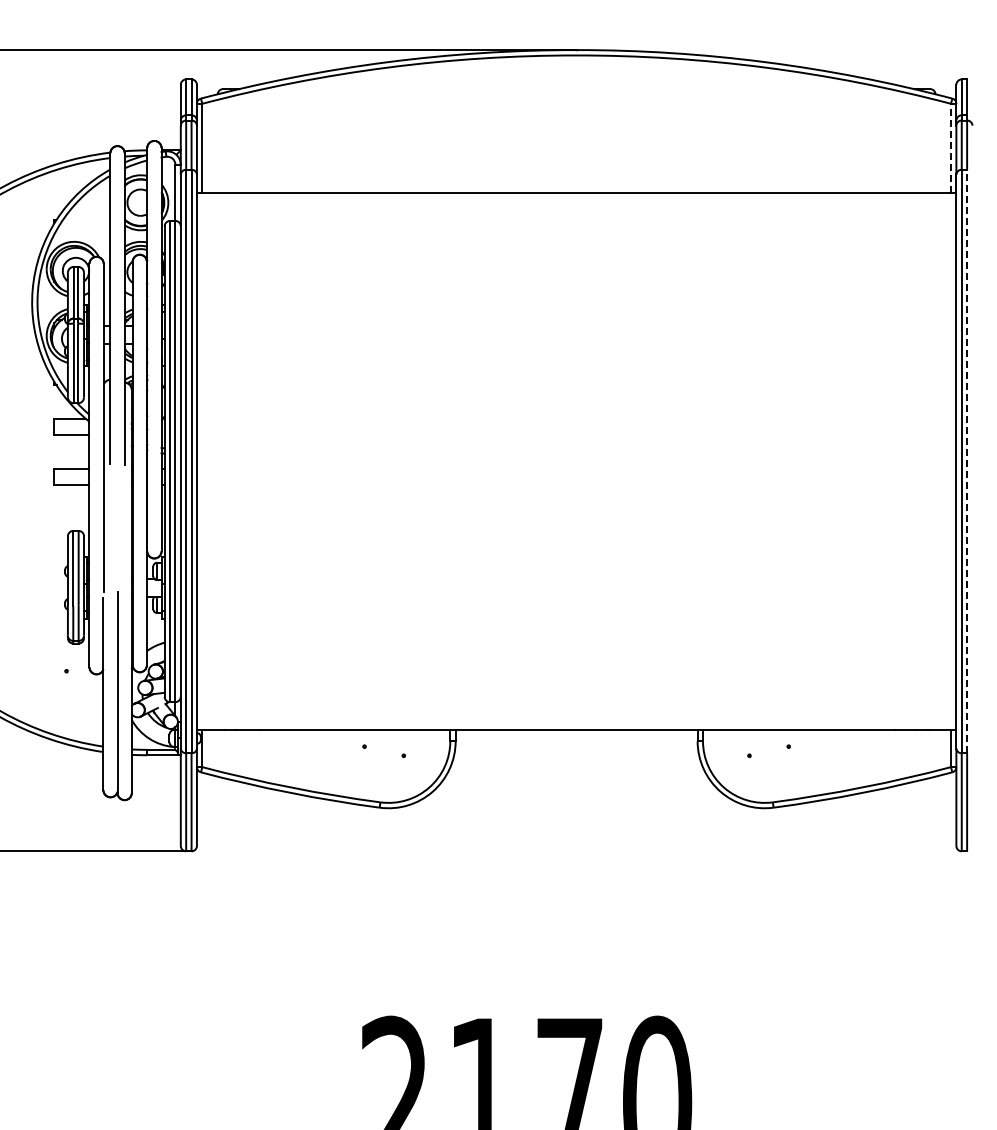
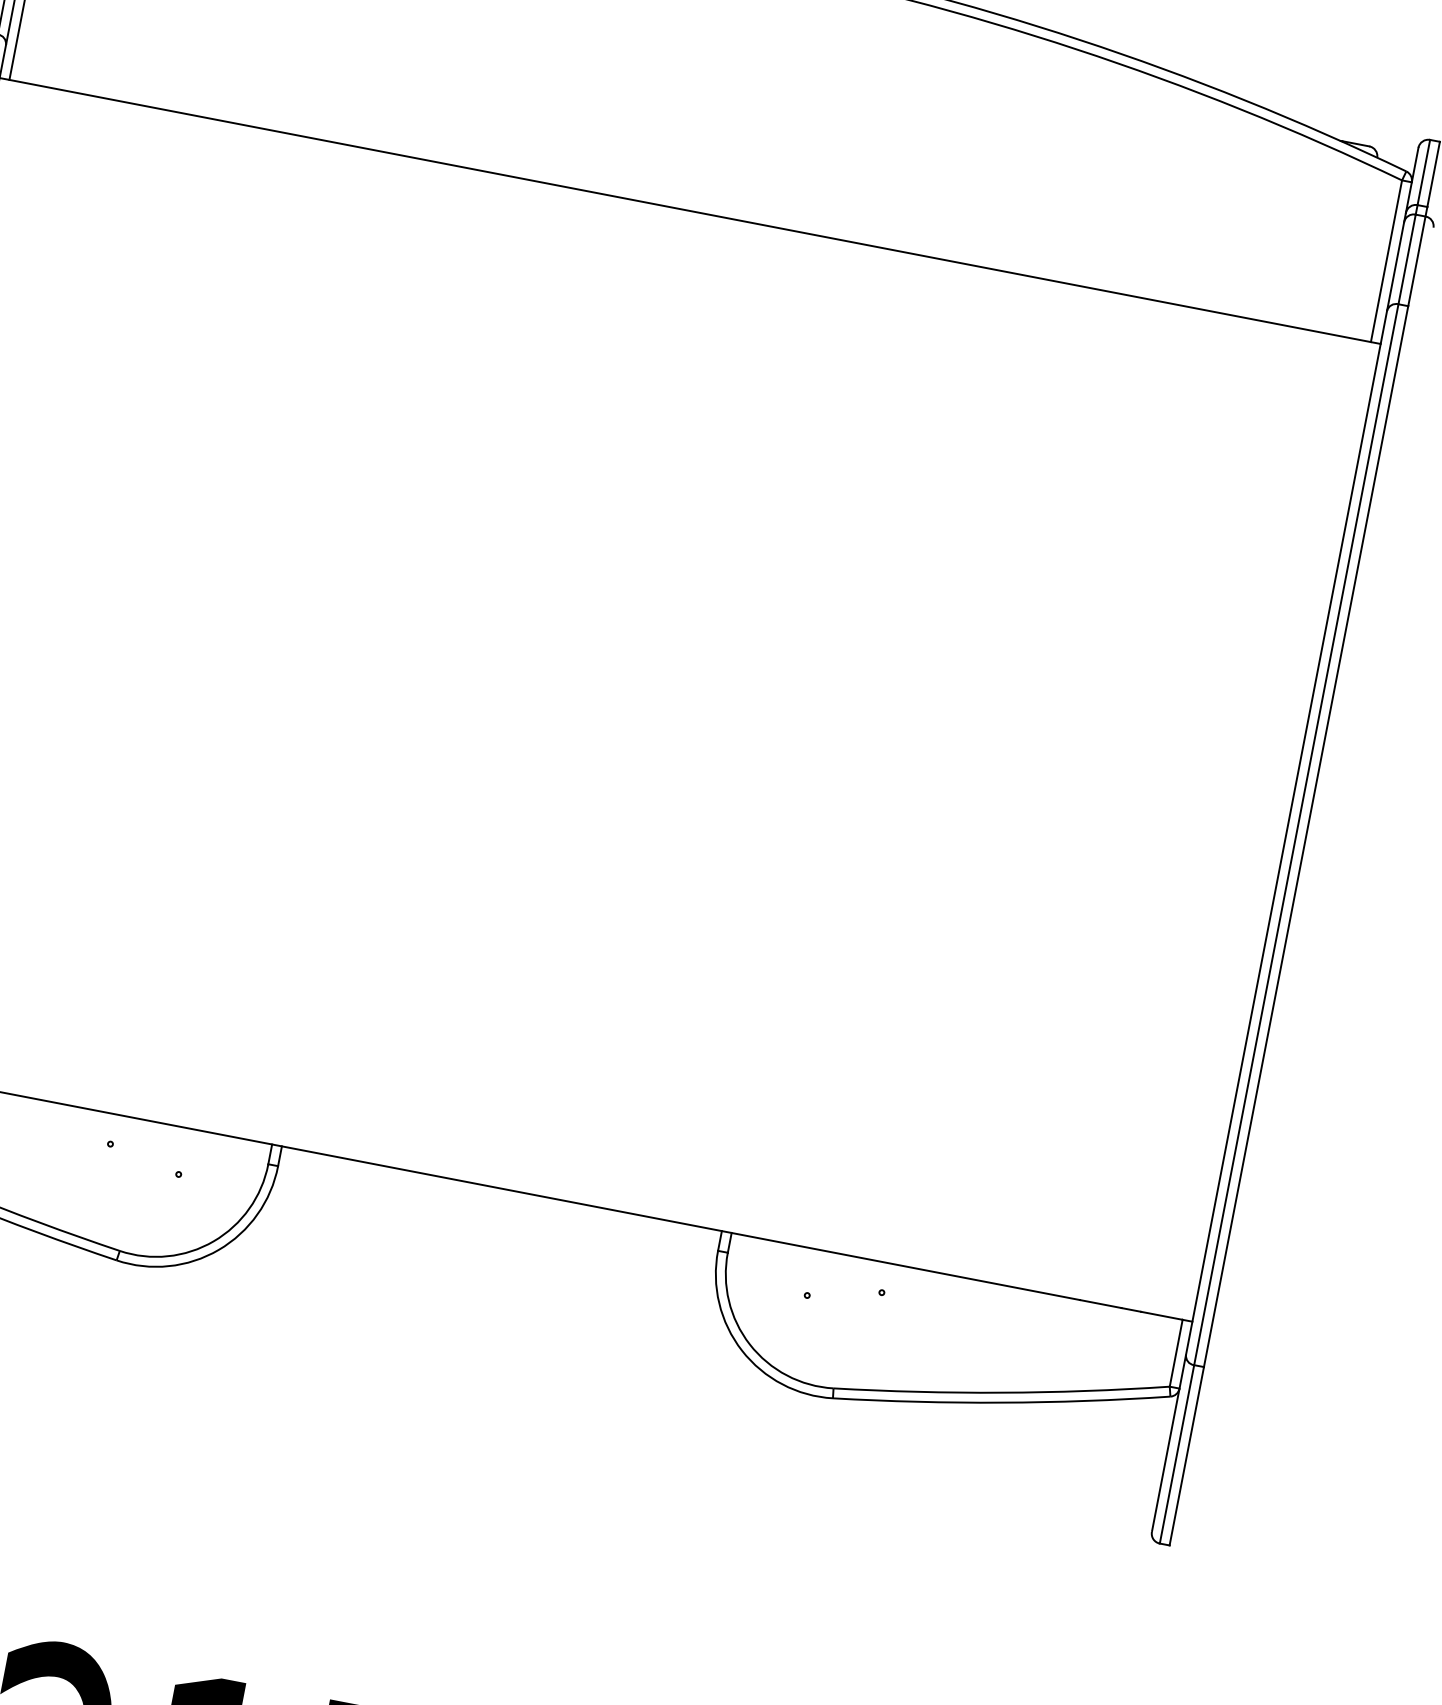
line: (951, 147) -> (1387, 260), dashed -> solid
line: (967, 461) -> (1306, 836), dashed -> solid

